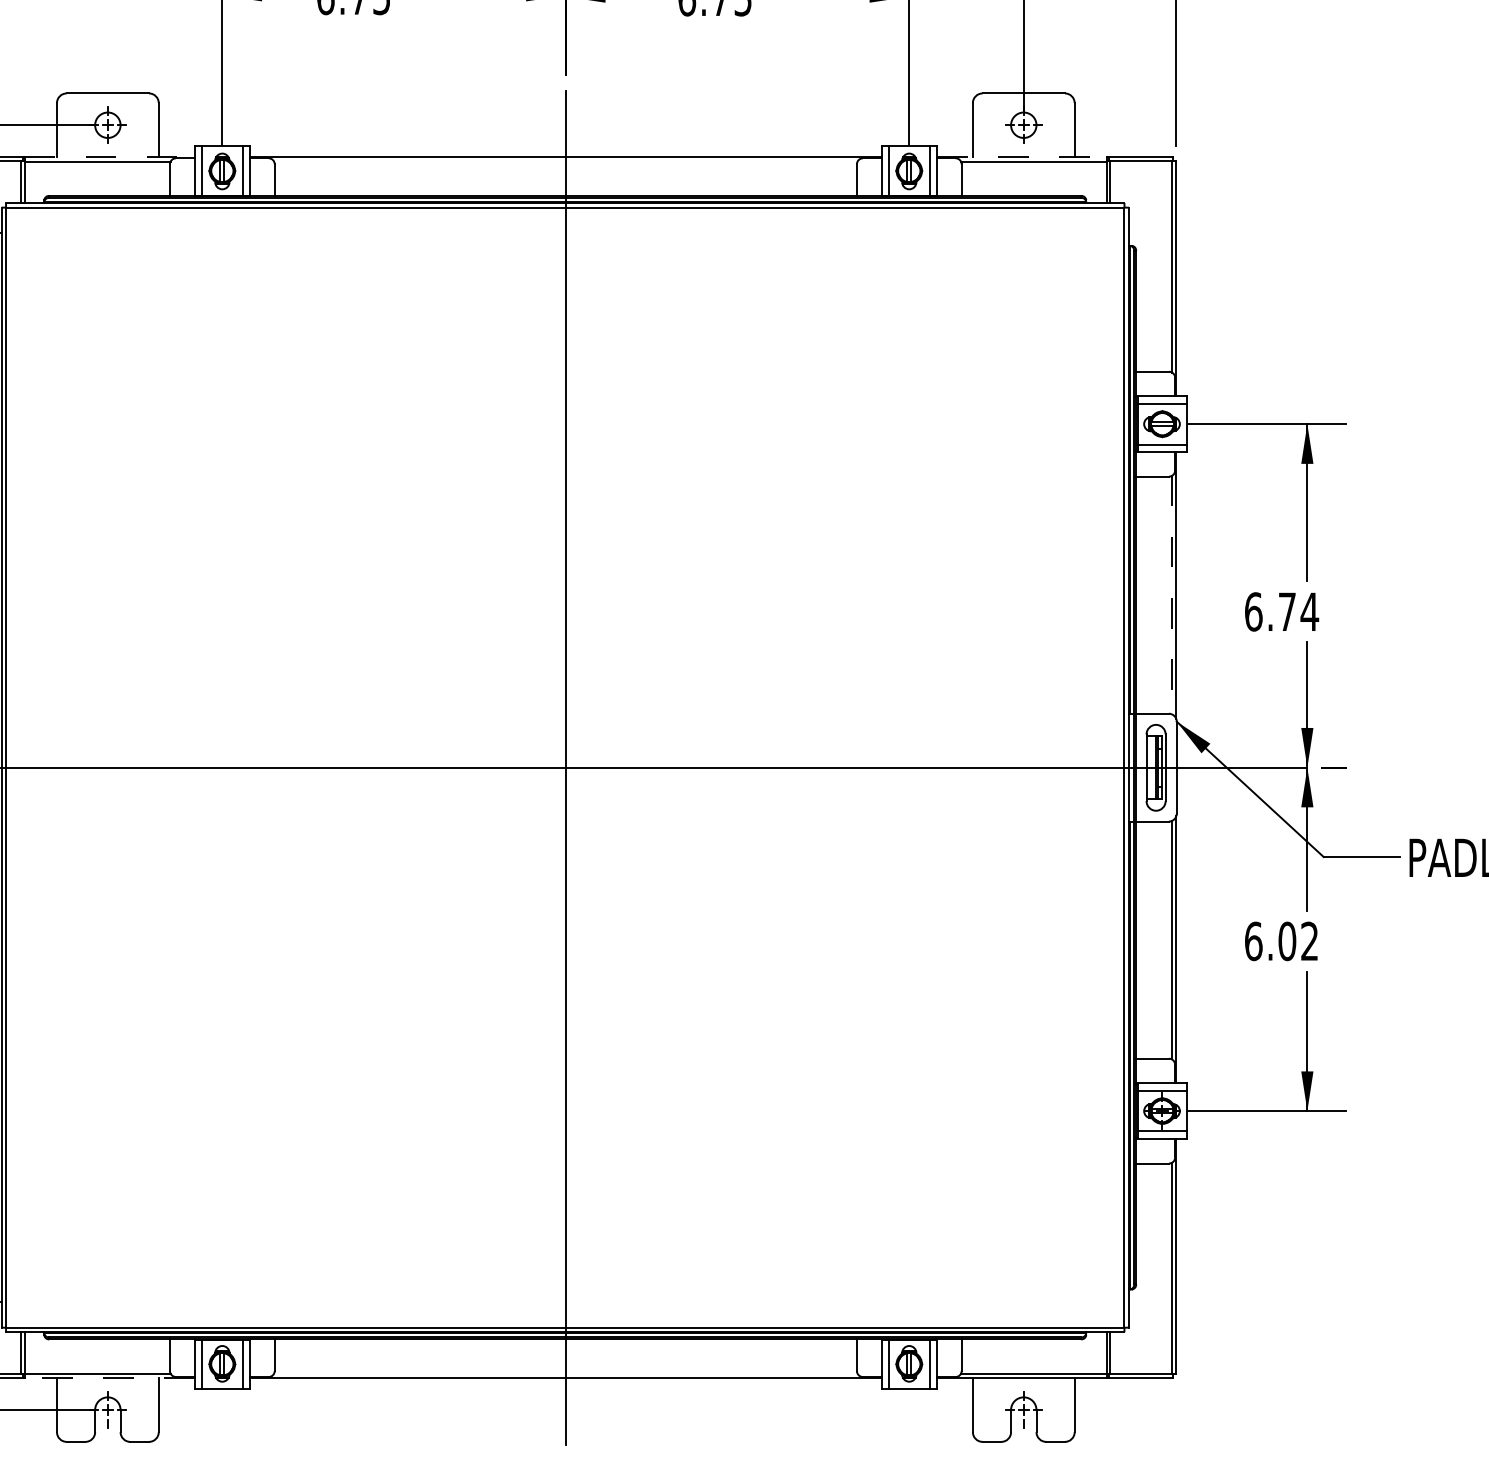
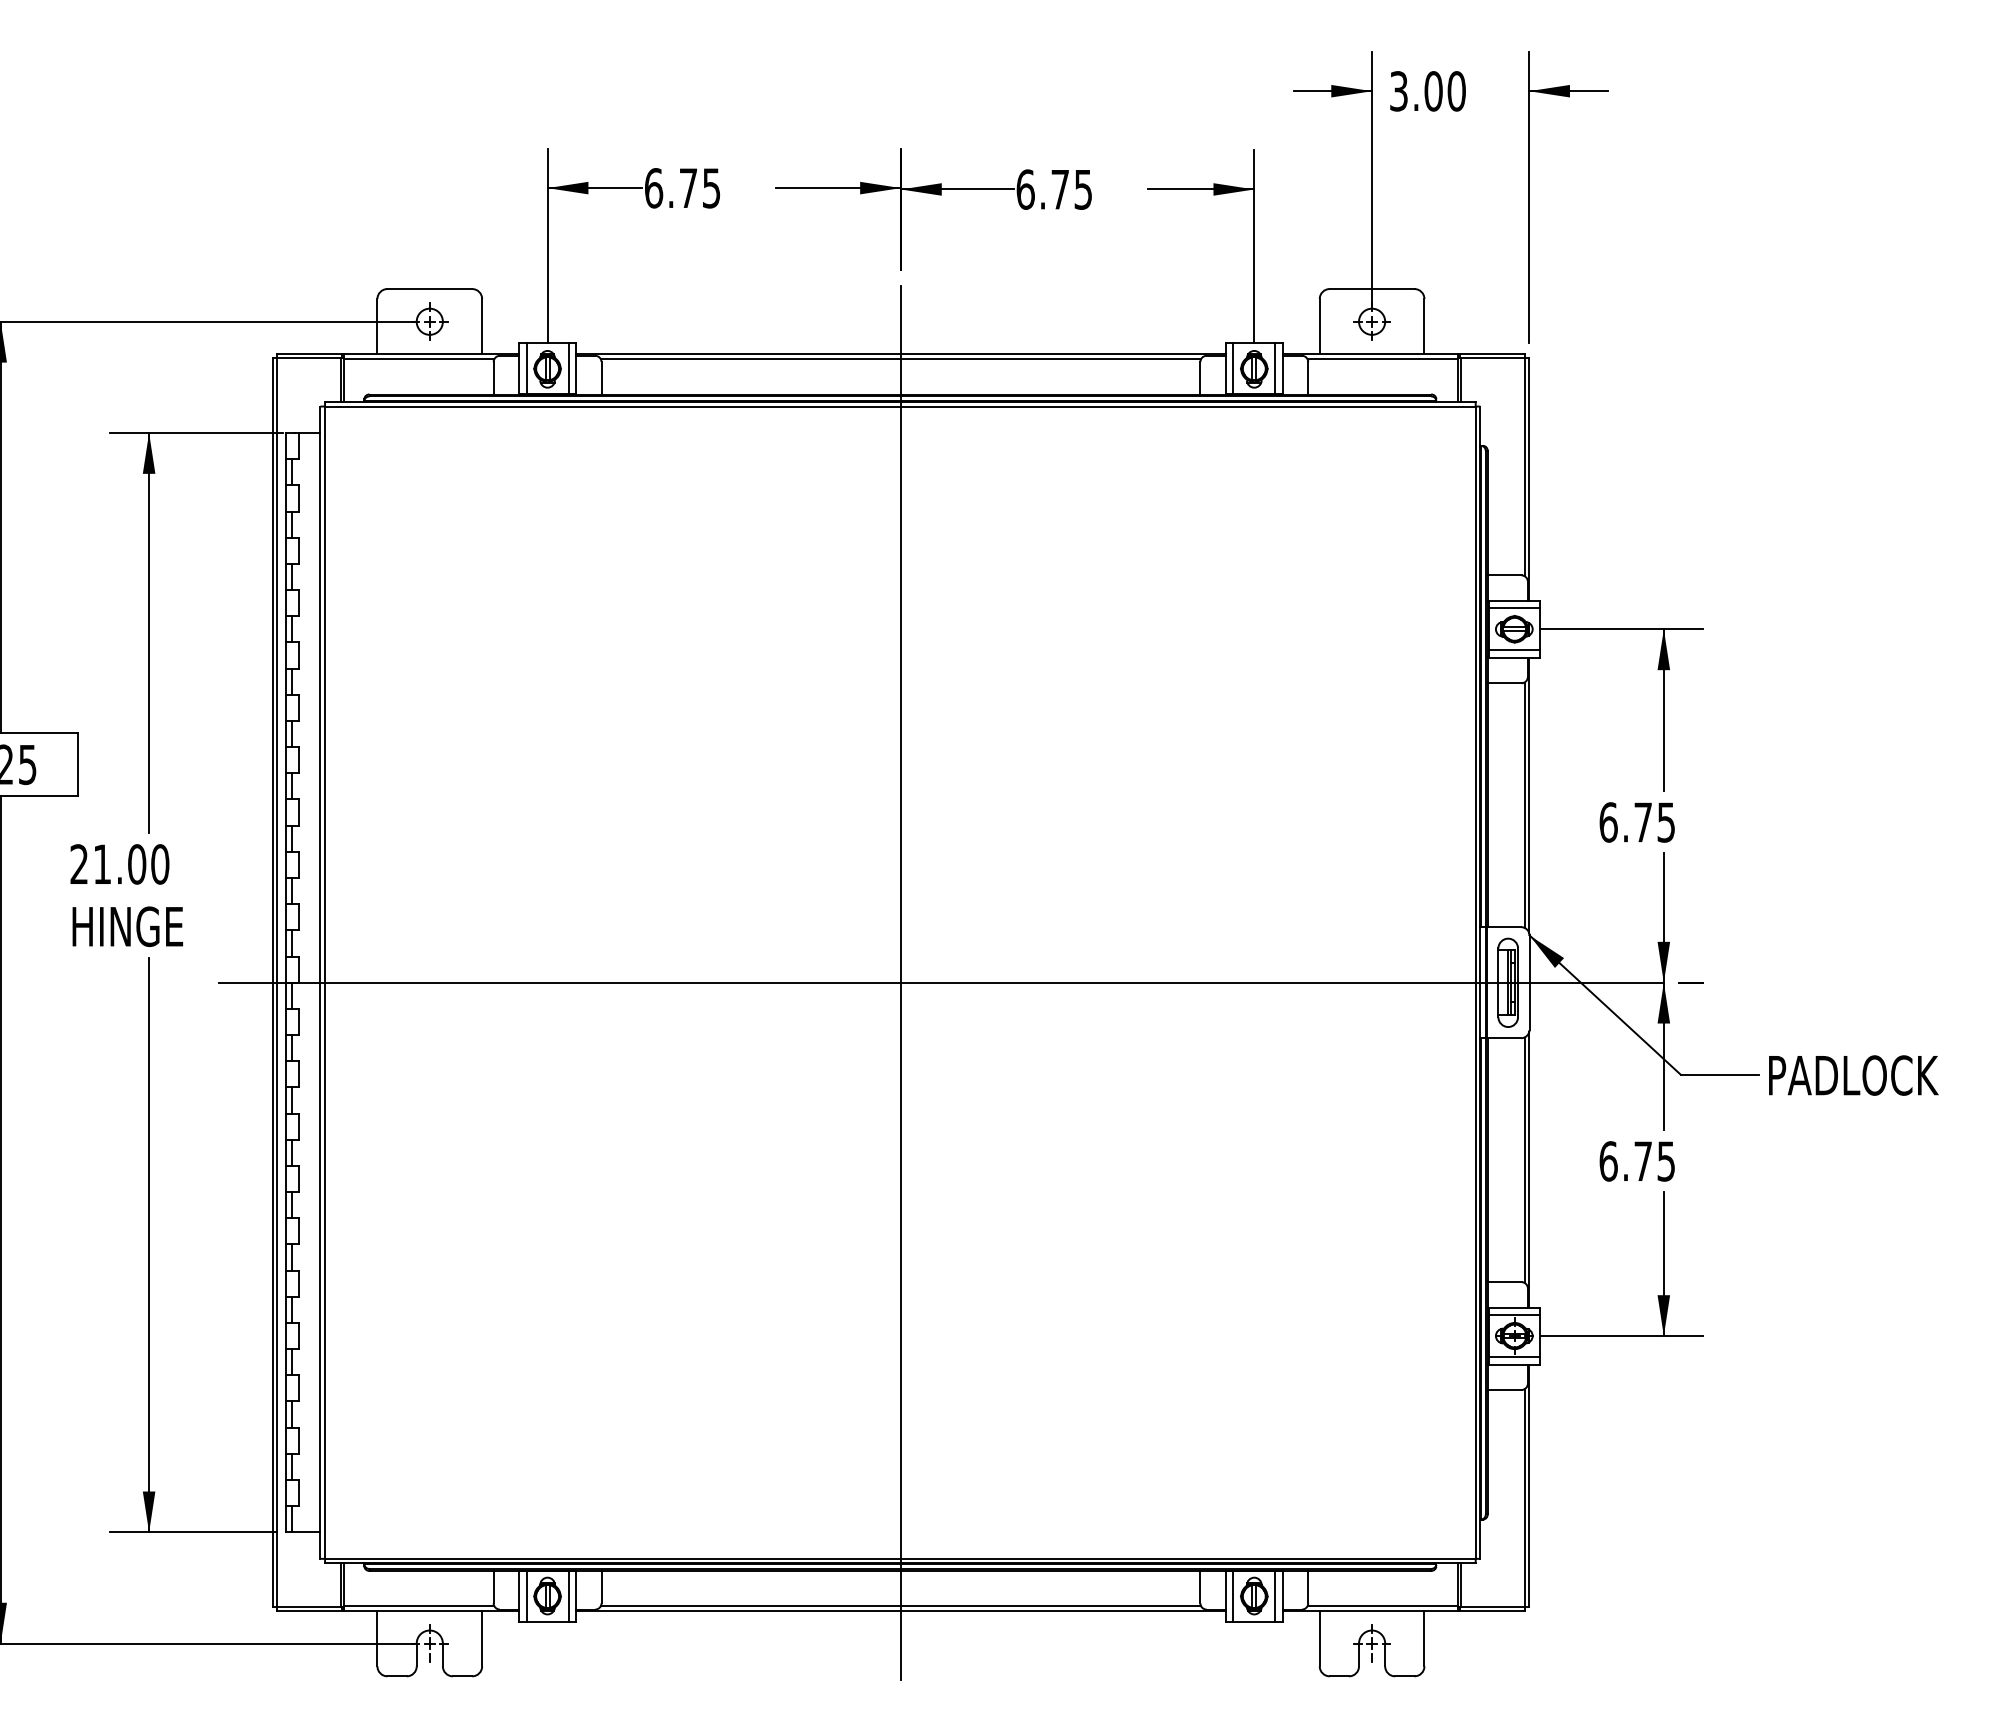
line: (110, 157) -> (432, 354), dashed -> solid
line: (1022, 157) -> (1370, 354), dashed -> solid
line: (565, 161) -> (900, 359), added
line: (1171, 595) -> (1524, 805), dashed -> solid
text: (1308, 611) -> (1665, 822), 6.74 -> 6.75
text: (1298, 941) -> (1654, 1161), 6.02 -> 6.75
line: (565, 1374) -> (900, 1606), added
line: (109, 1377) -> (431, 1610), dashed -> solid

